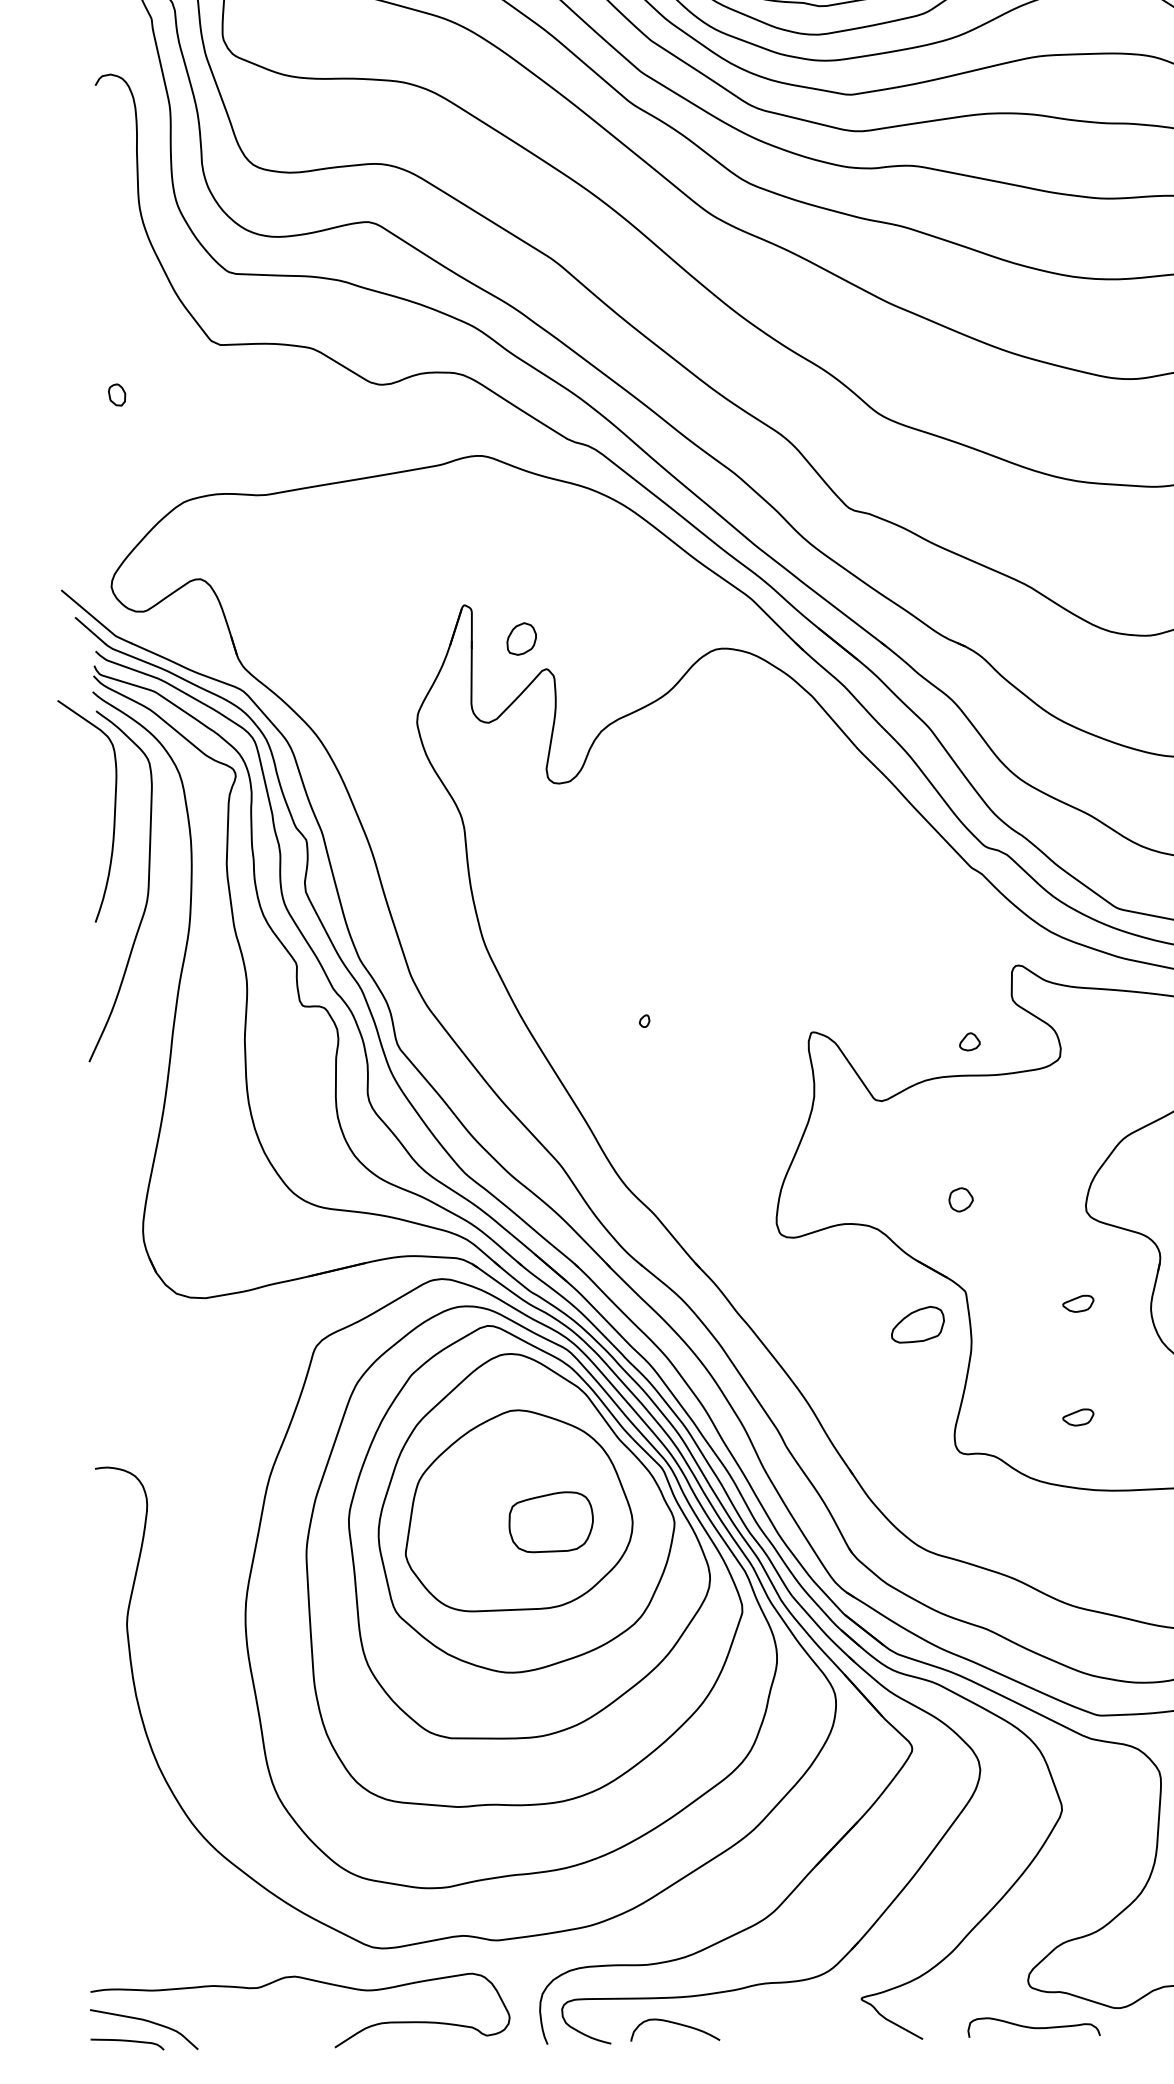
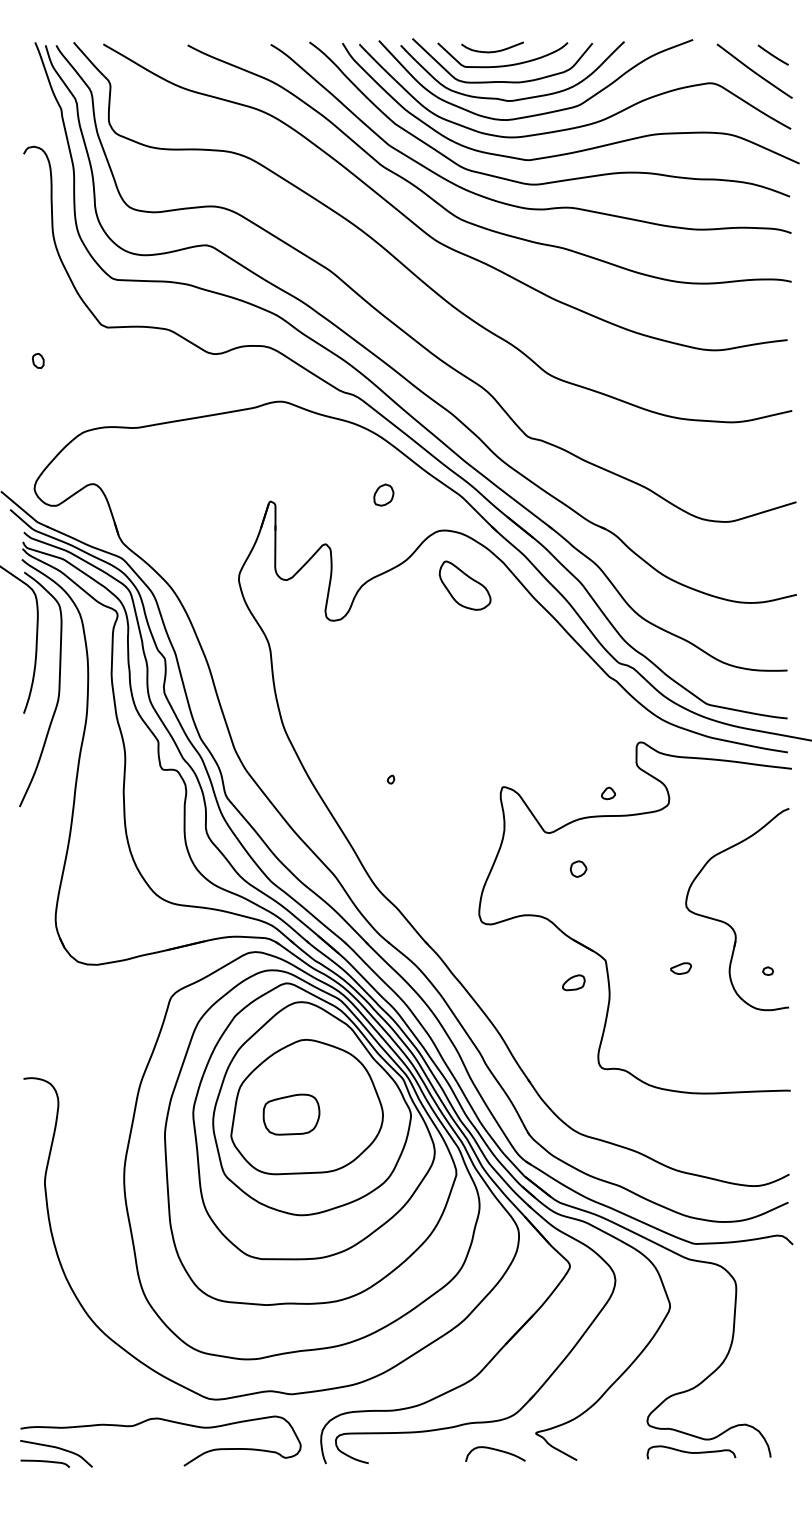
part: (521, 638) -> (383, 494), moved
part: (754, 730) -> (464, 585), added
part: (960, 1198) -> (578, 868), moved
part: (917, 1324) -> (573, 982), size x0.62
part: (1077, 1417) -> (680, 1044), removed
part: (551, 1521) -> (291, 1114), moved
curve: (675, 2024) -> (495, 1450), moved
curve: (1034, 2027) -> (691, 1452), moved

